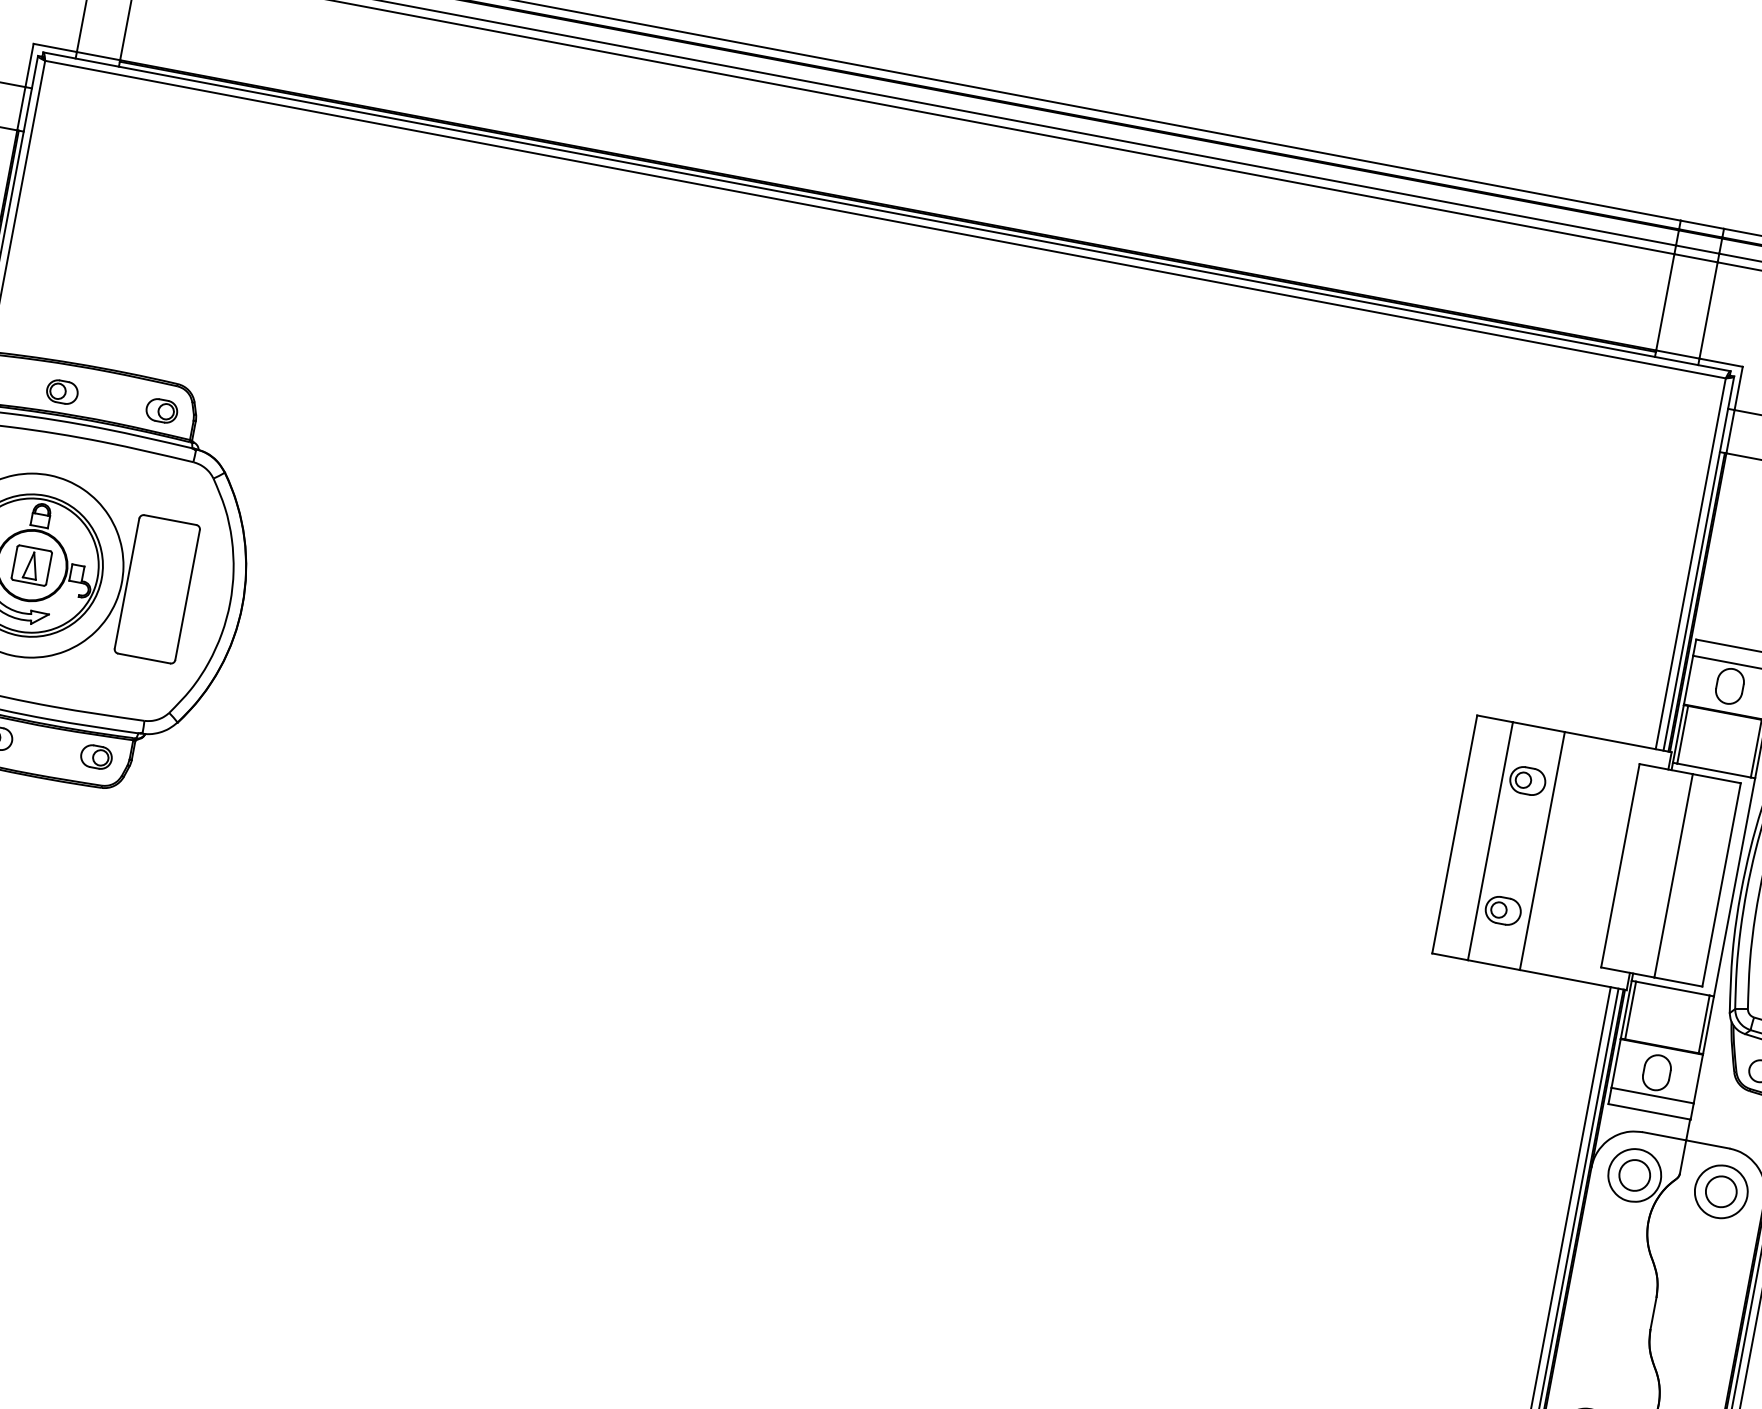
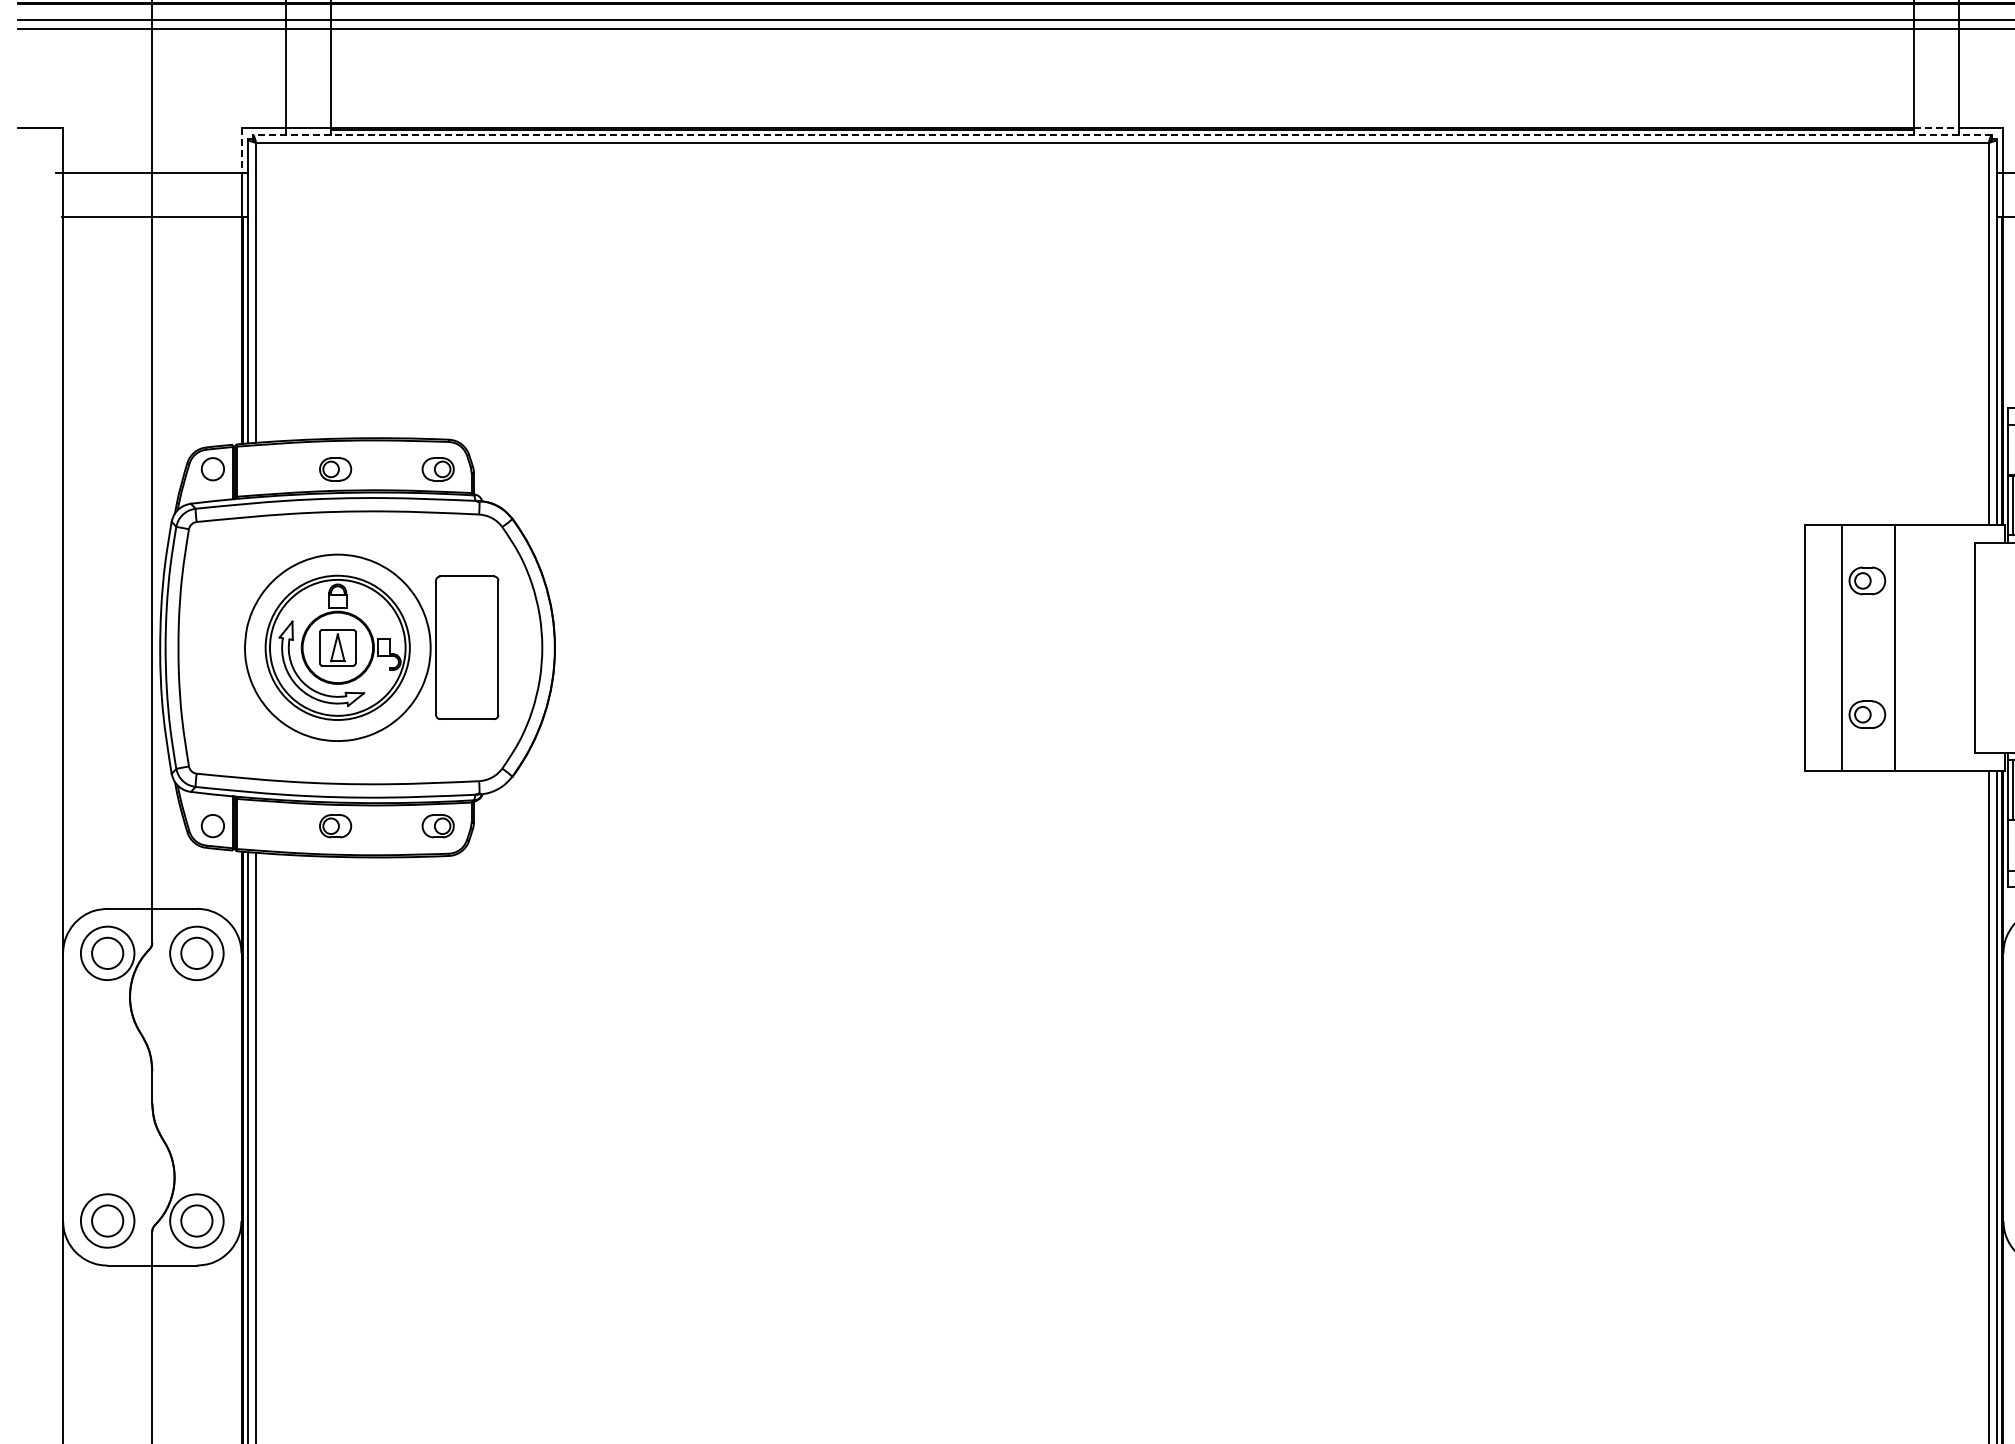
line: (29, 65) -> (241, 150), solid -> dashed
line: (887, 211) -> (1122, 134), solid -> dashed
line: (1678, 355) -> (1937, 128), solid -> dashed

